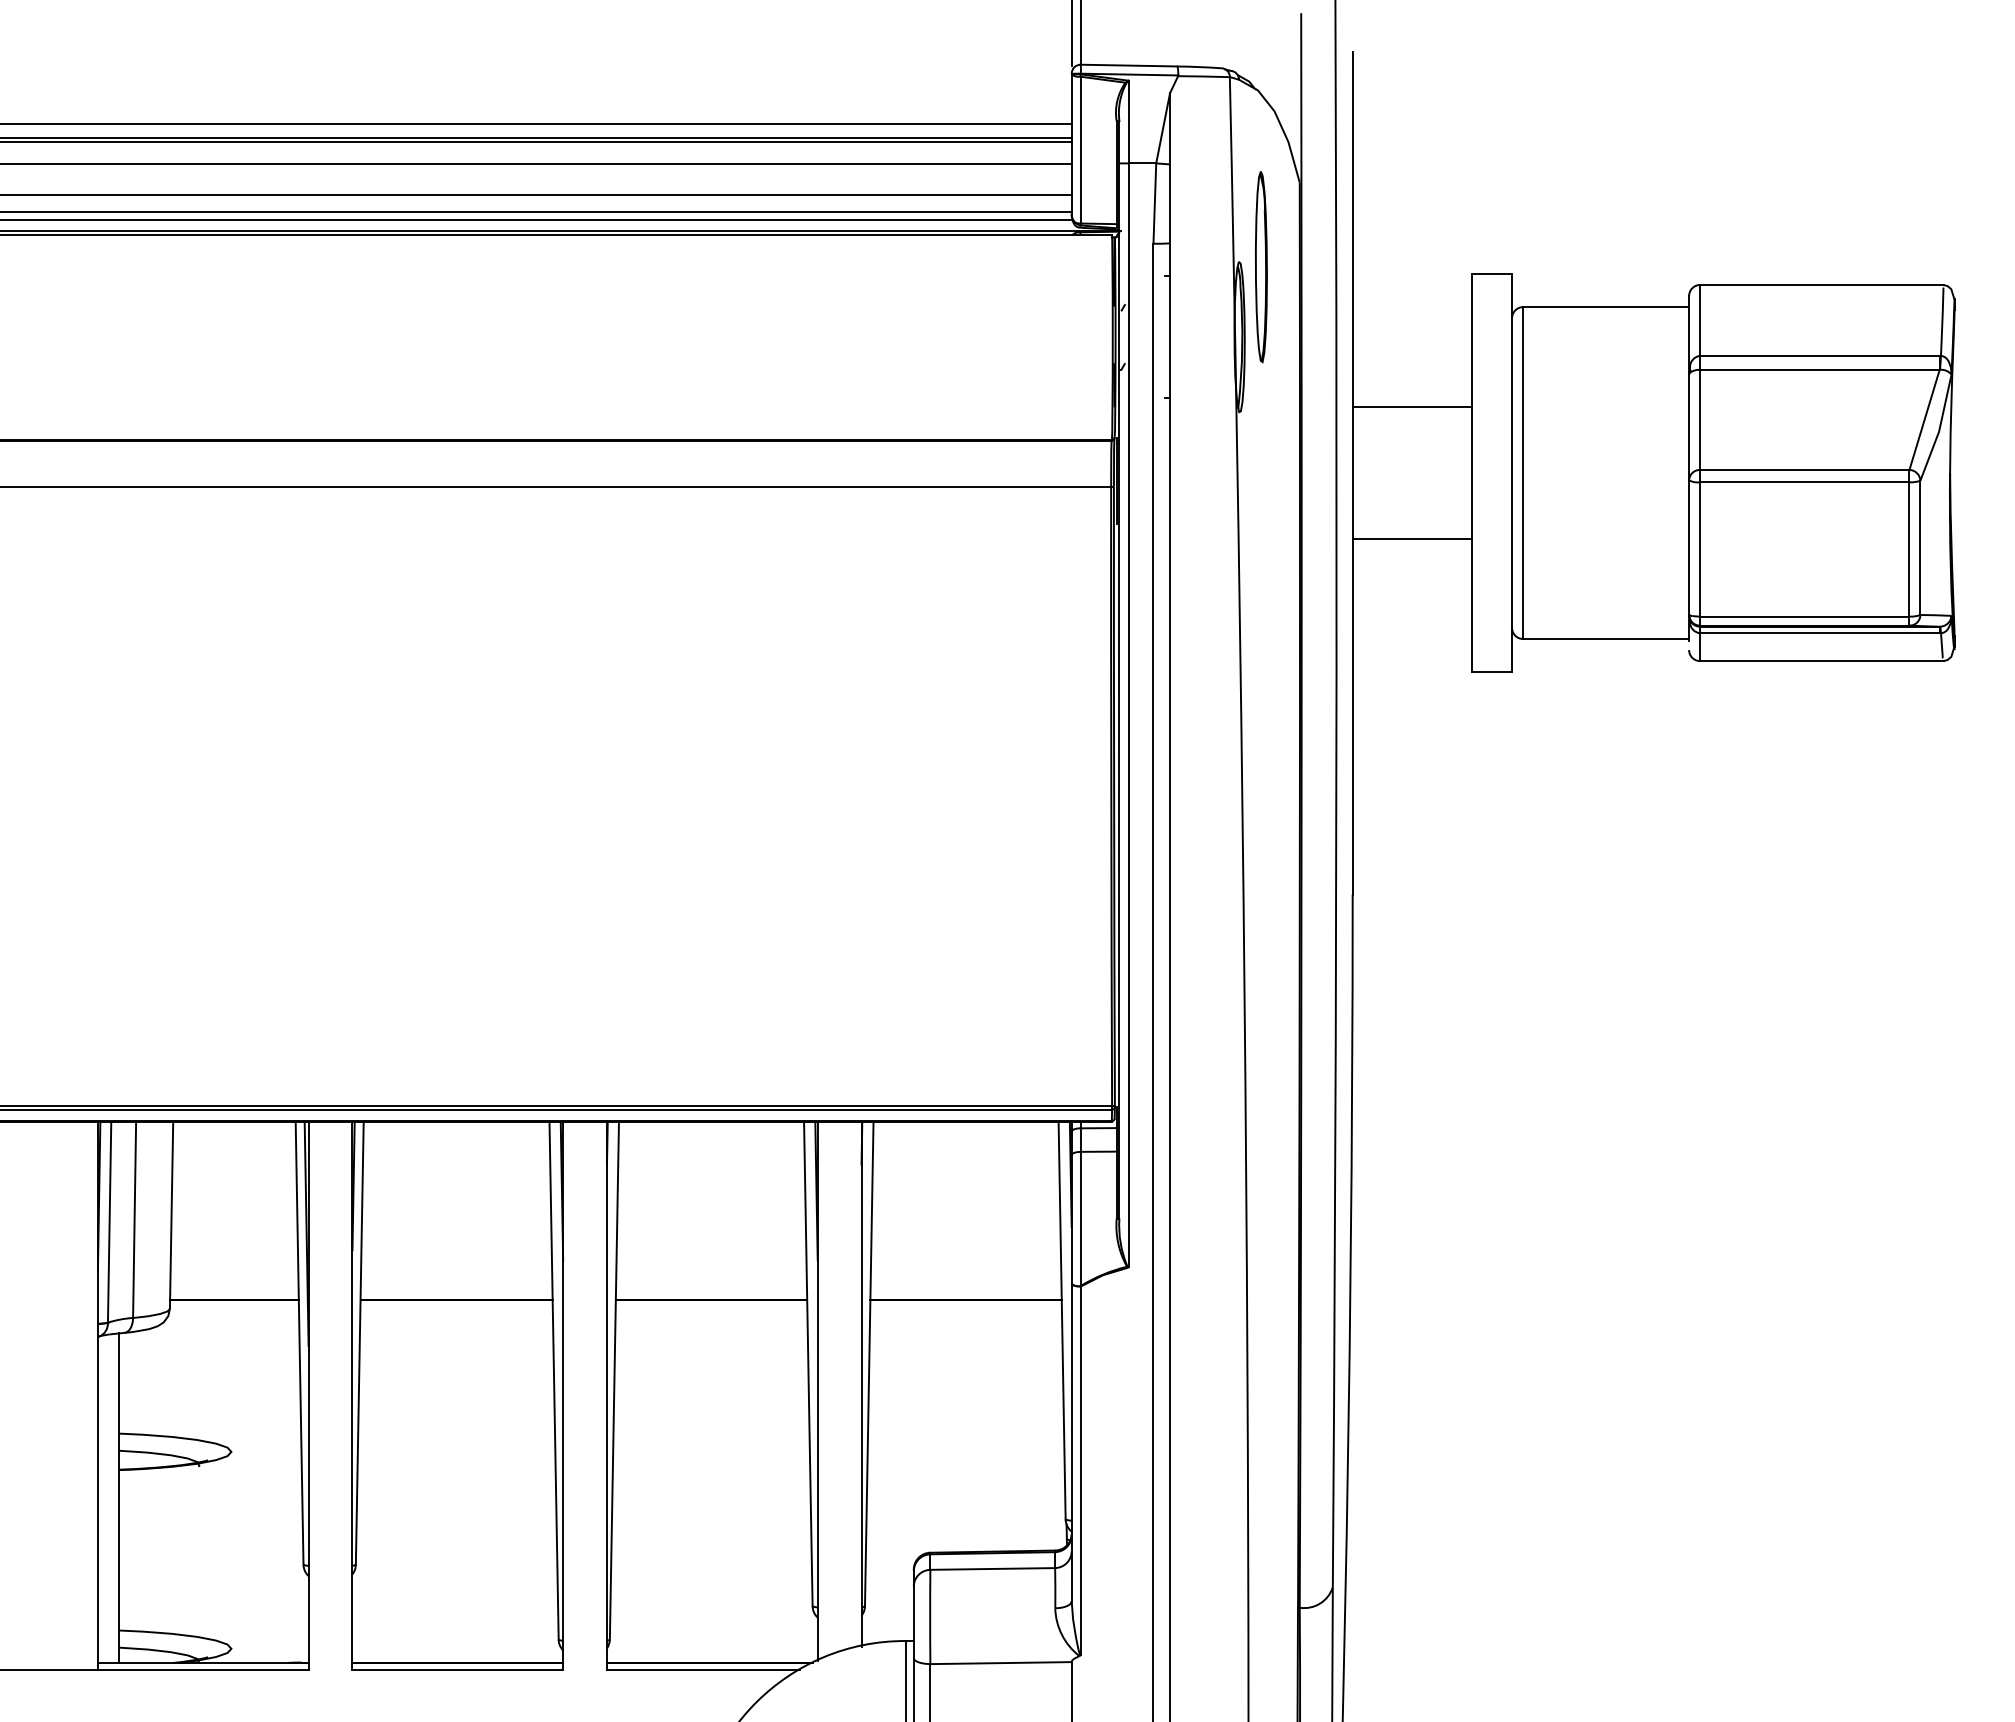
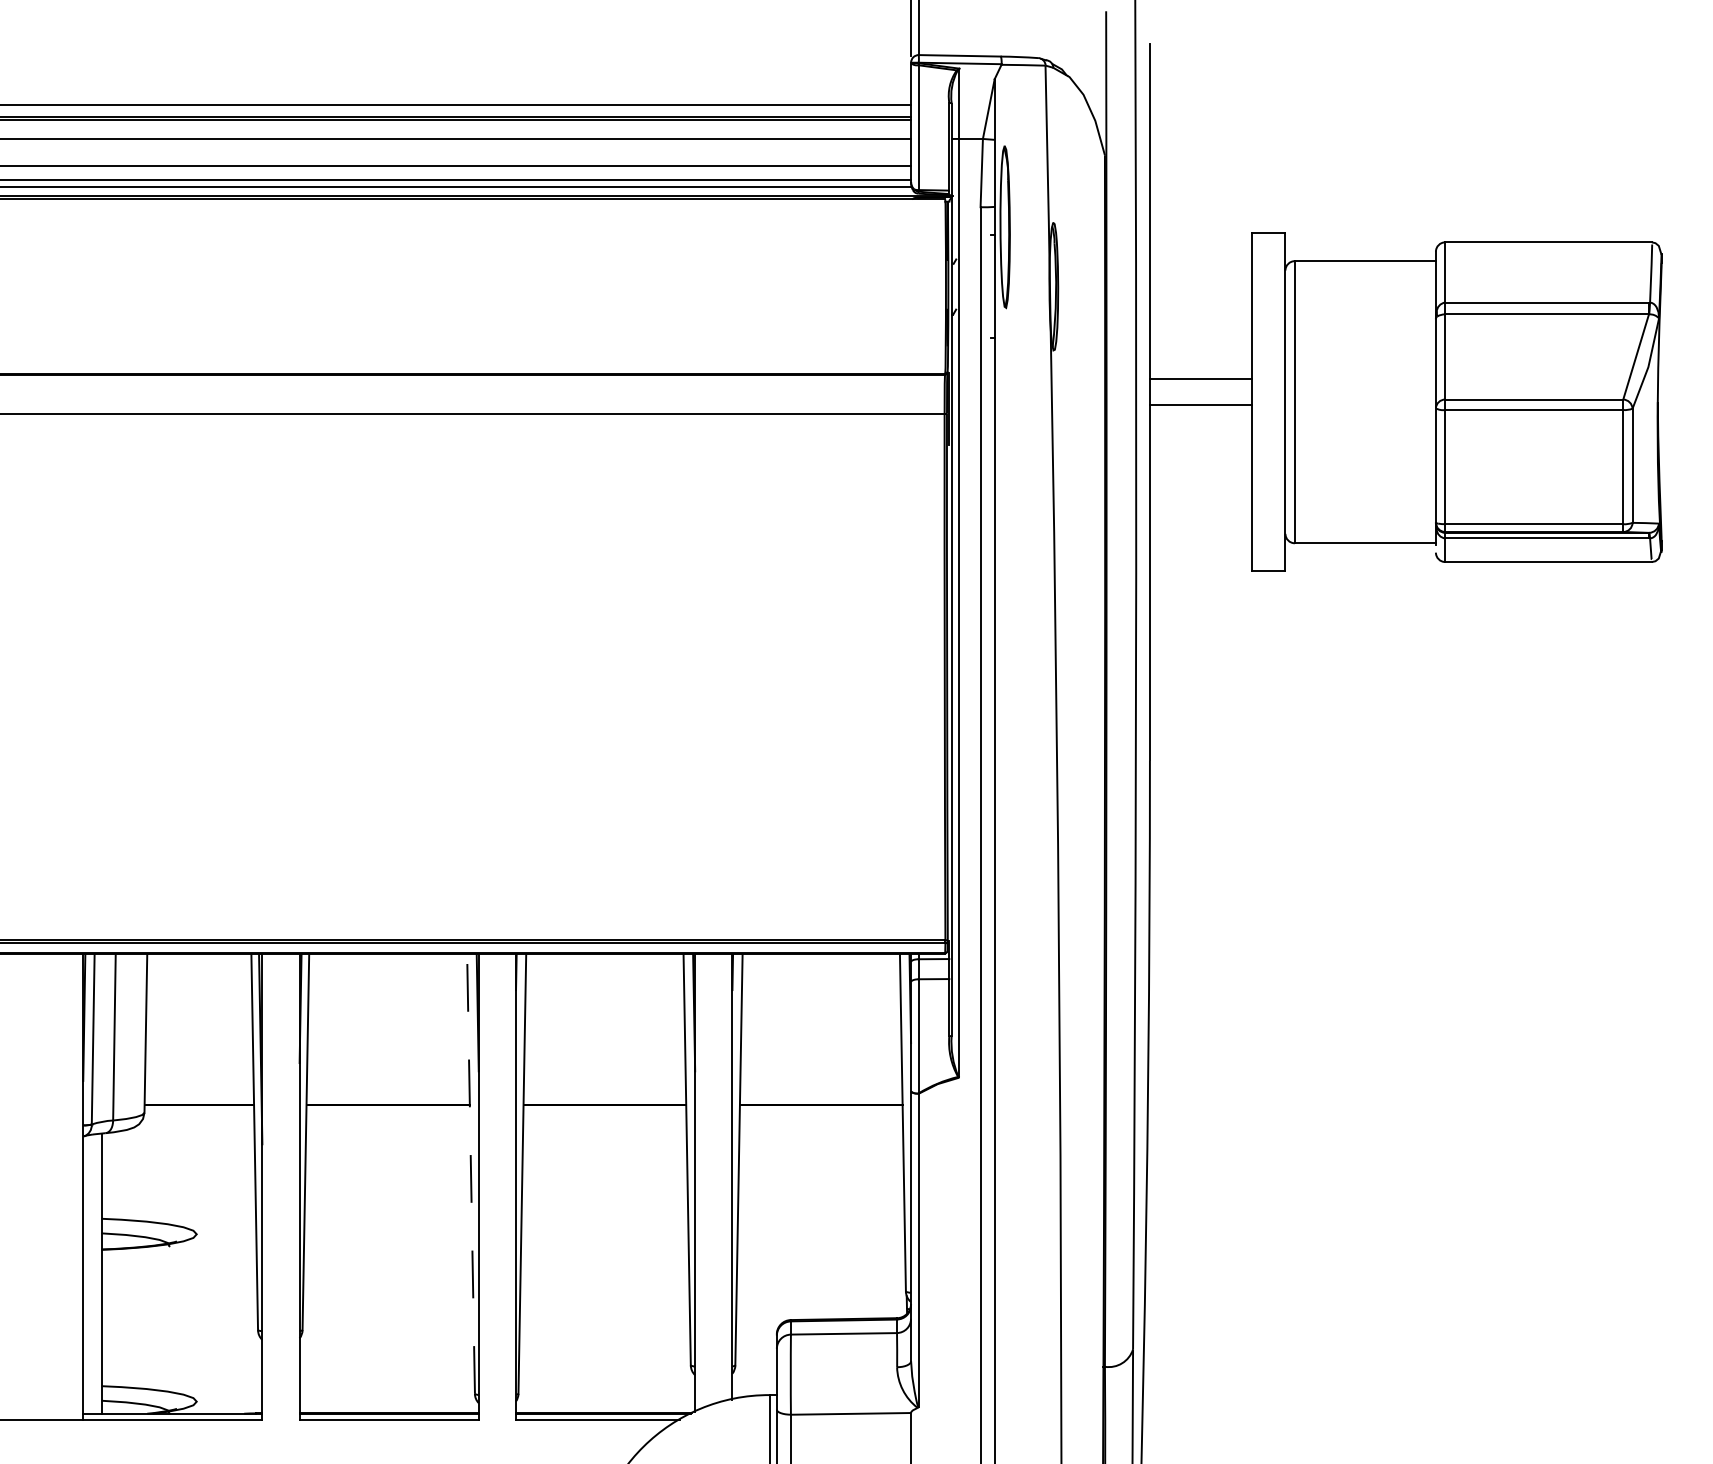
part: (1261, 267) -> (1005, 227), moved
line: (1412, 406) -> (1200, 405), moved
line: (1412, 539) -> (1200, 378), moved
line: (554, 1380) -> (471, 1173), solid -> dashed

